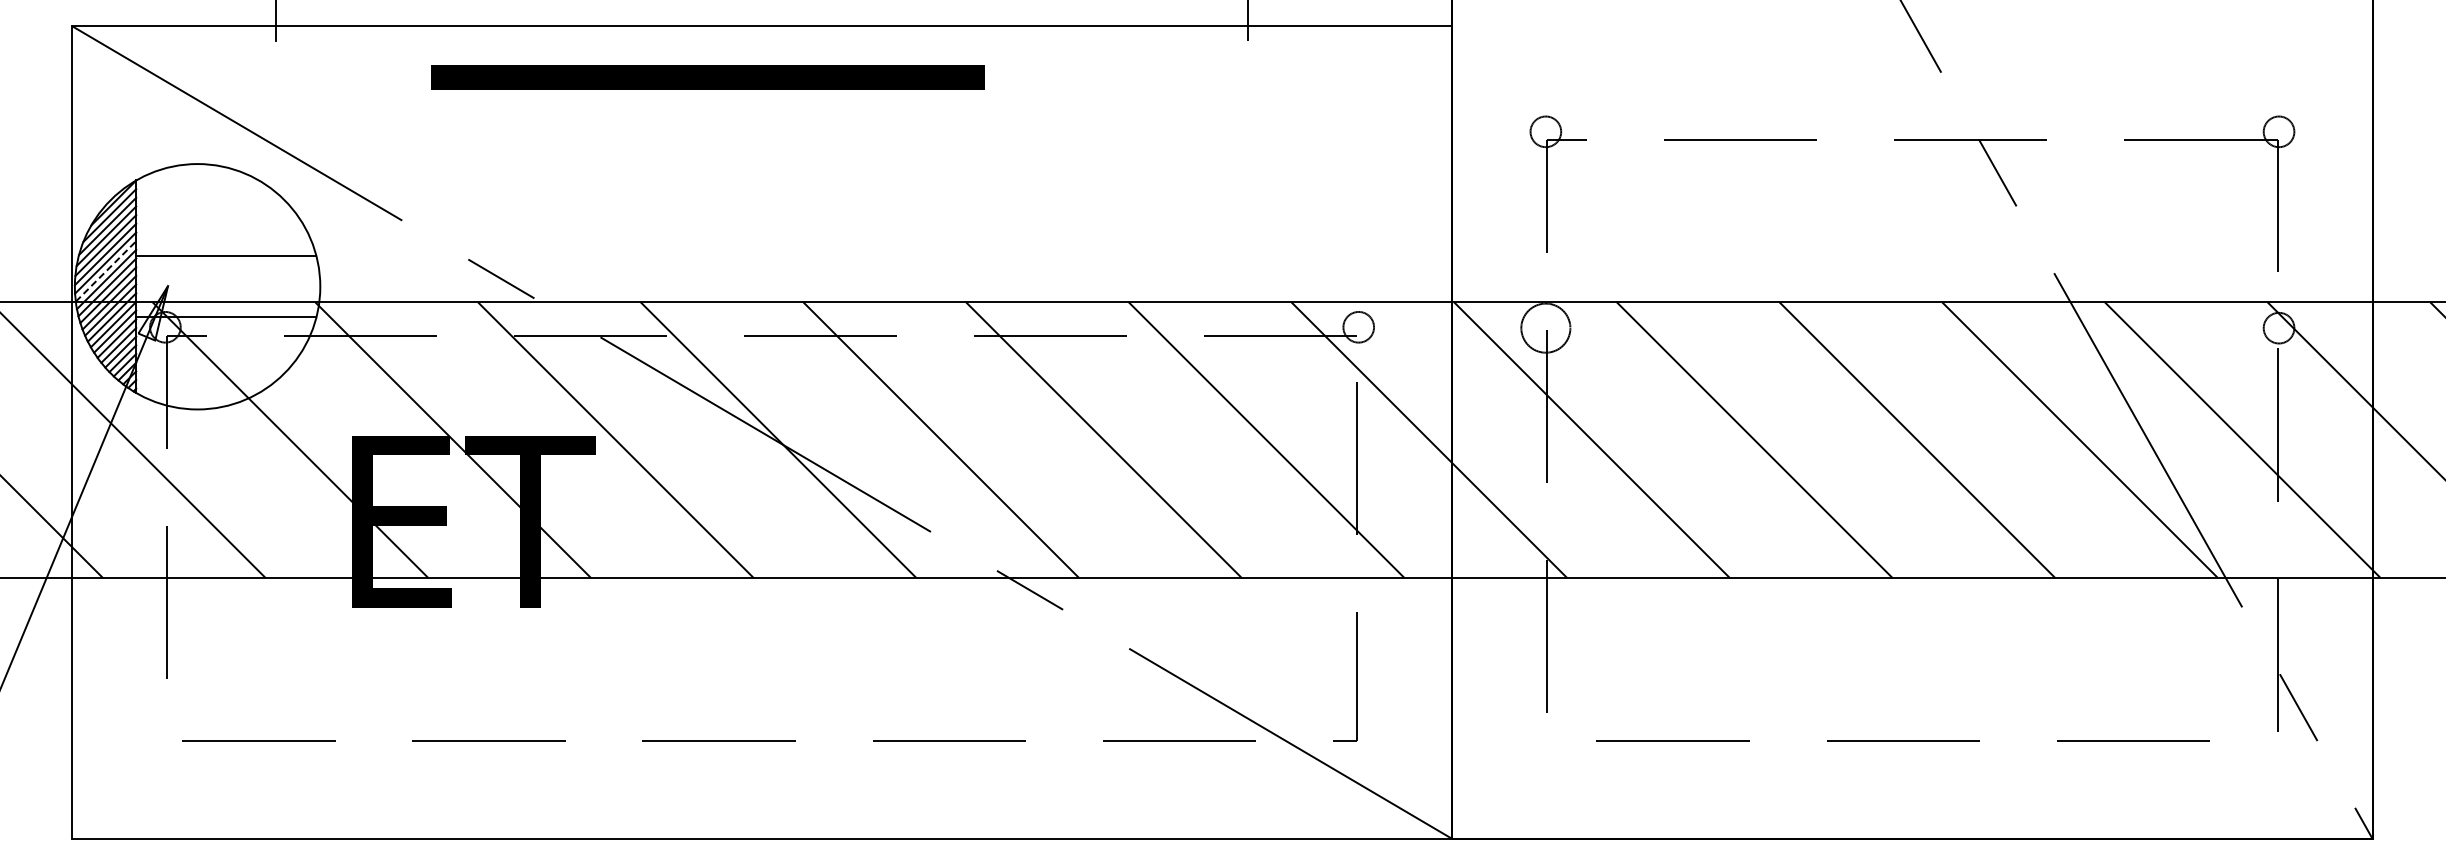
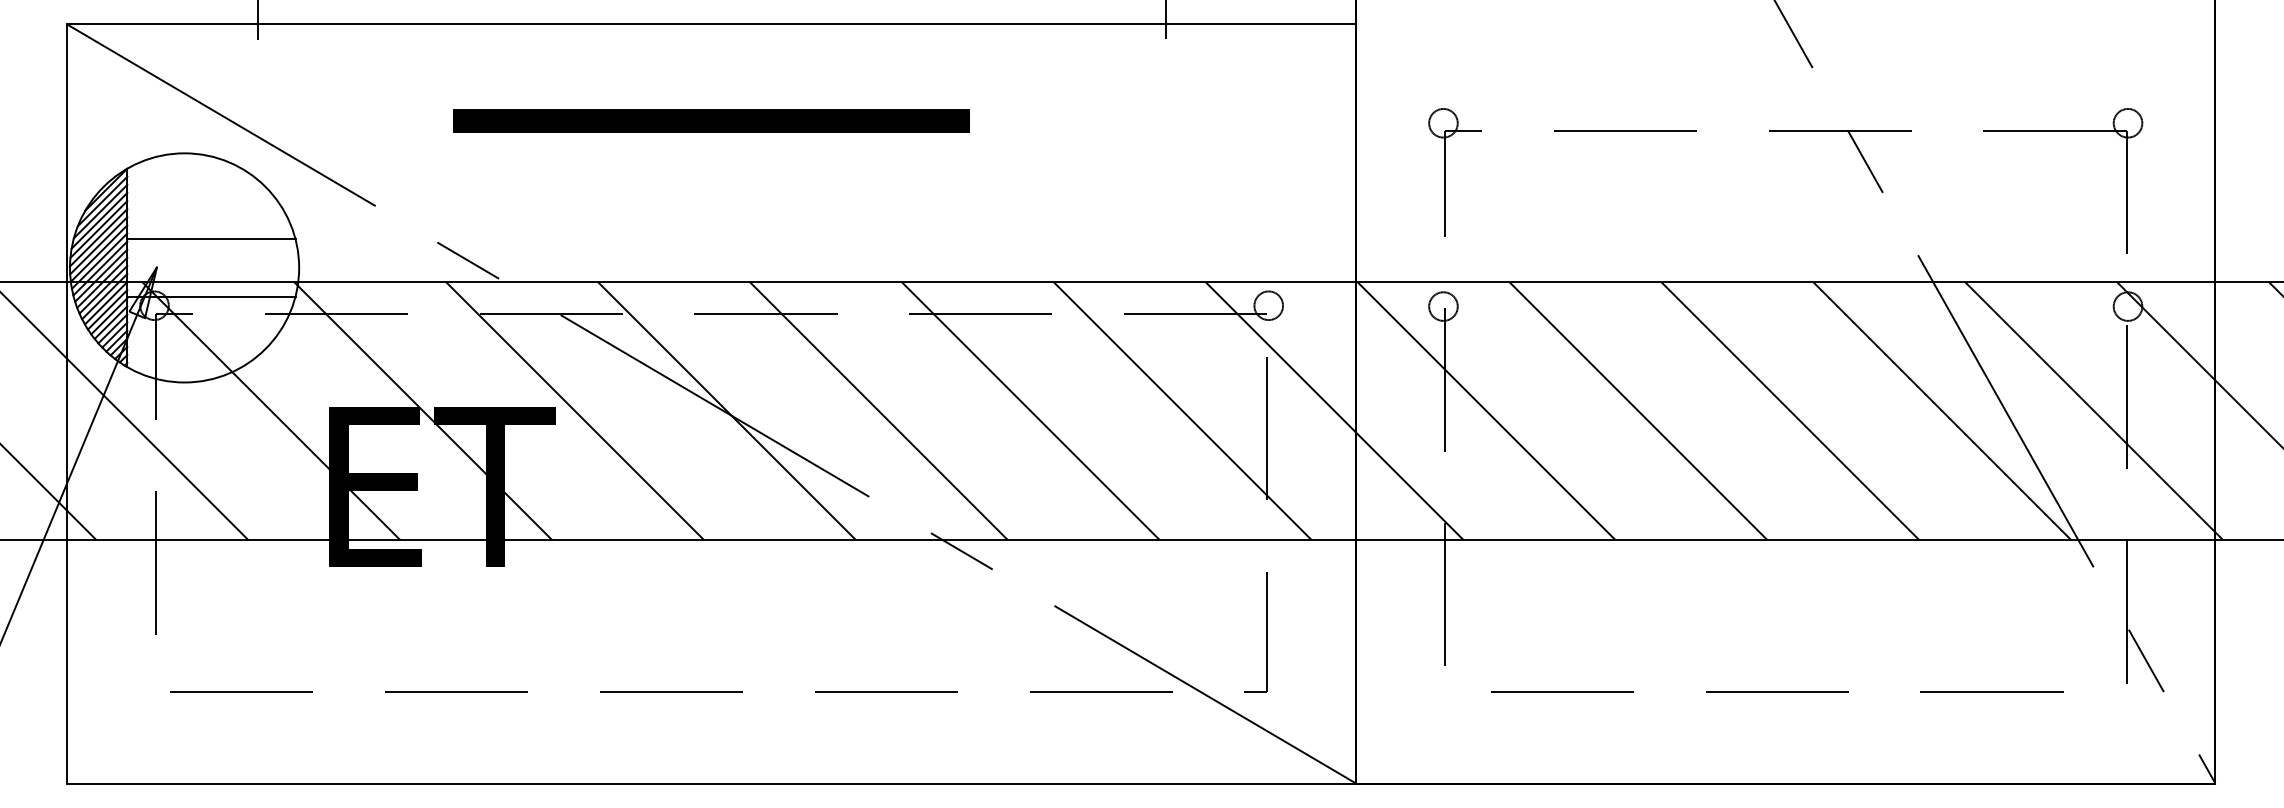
part: (707, 77) -> (711, 121), moved
line: (106, 271) -> (99, 253), dashed -> solid
circle: (1545, 327) -> (1443, 305), size x0.62

